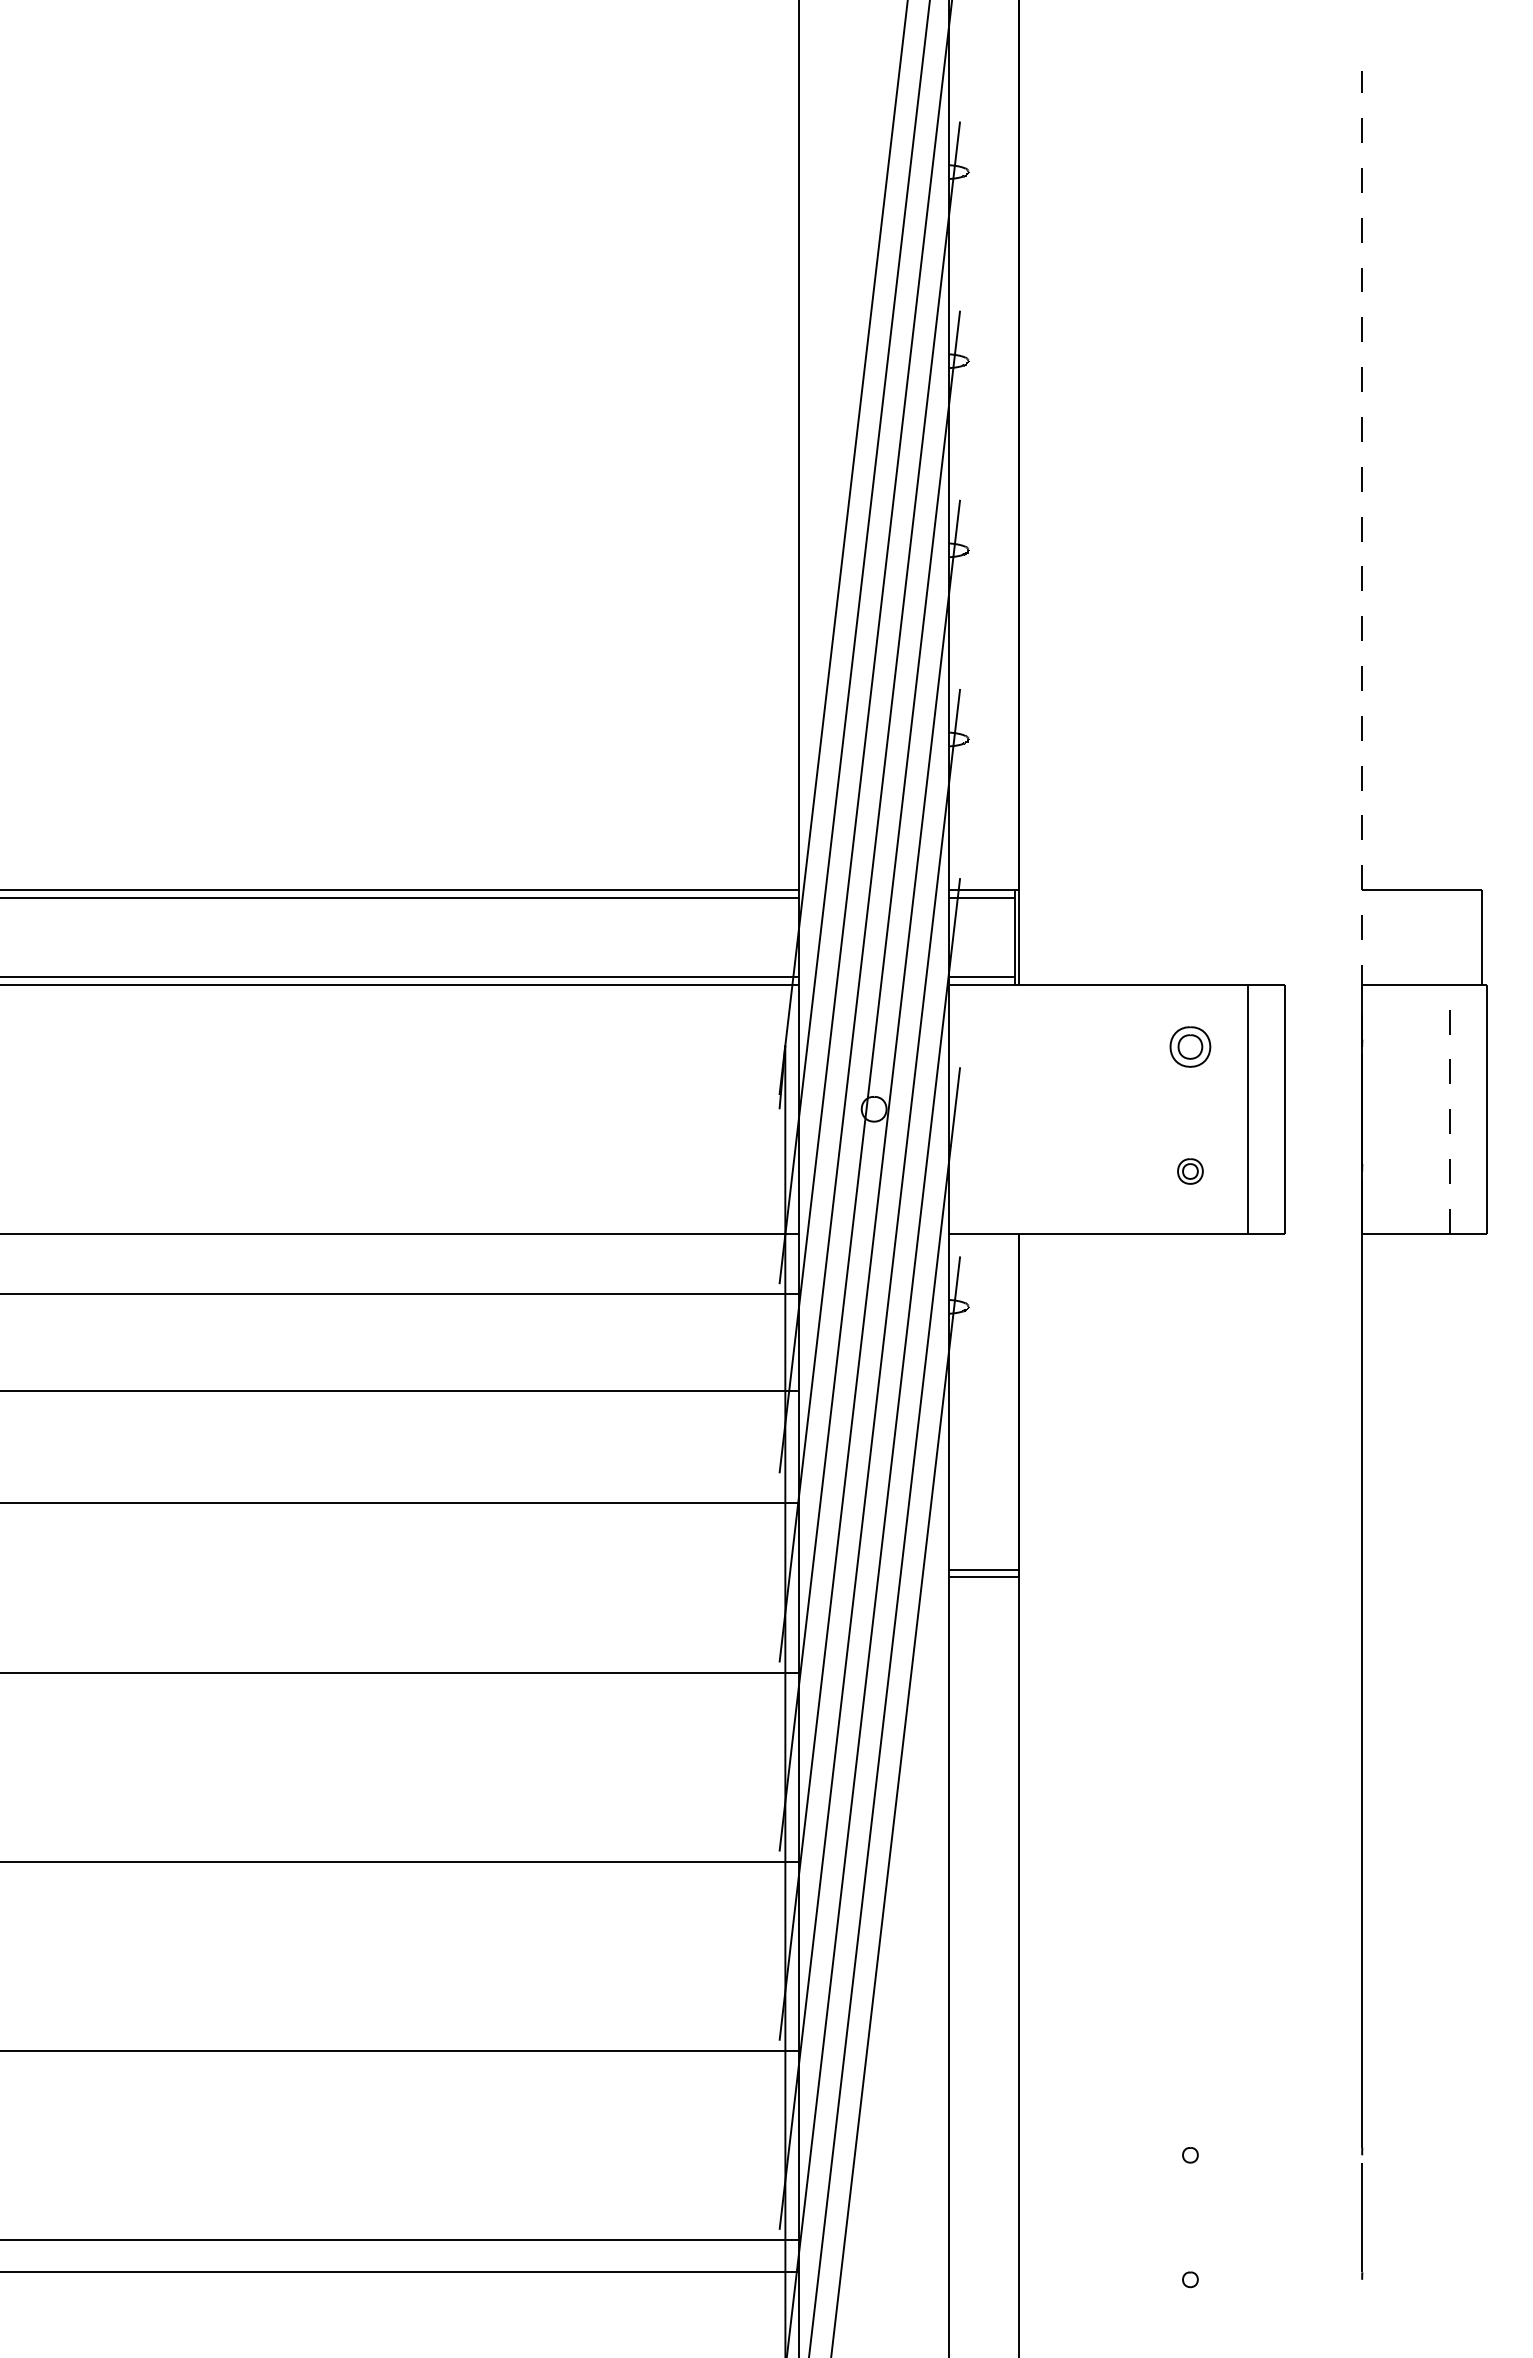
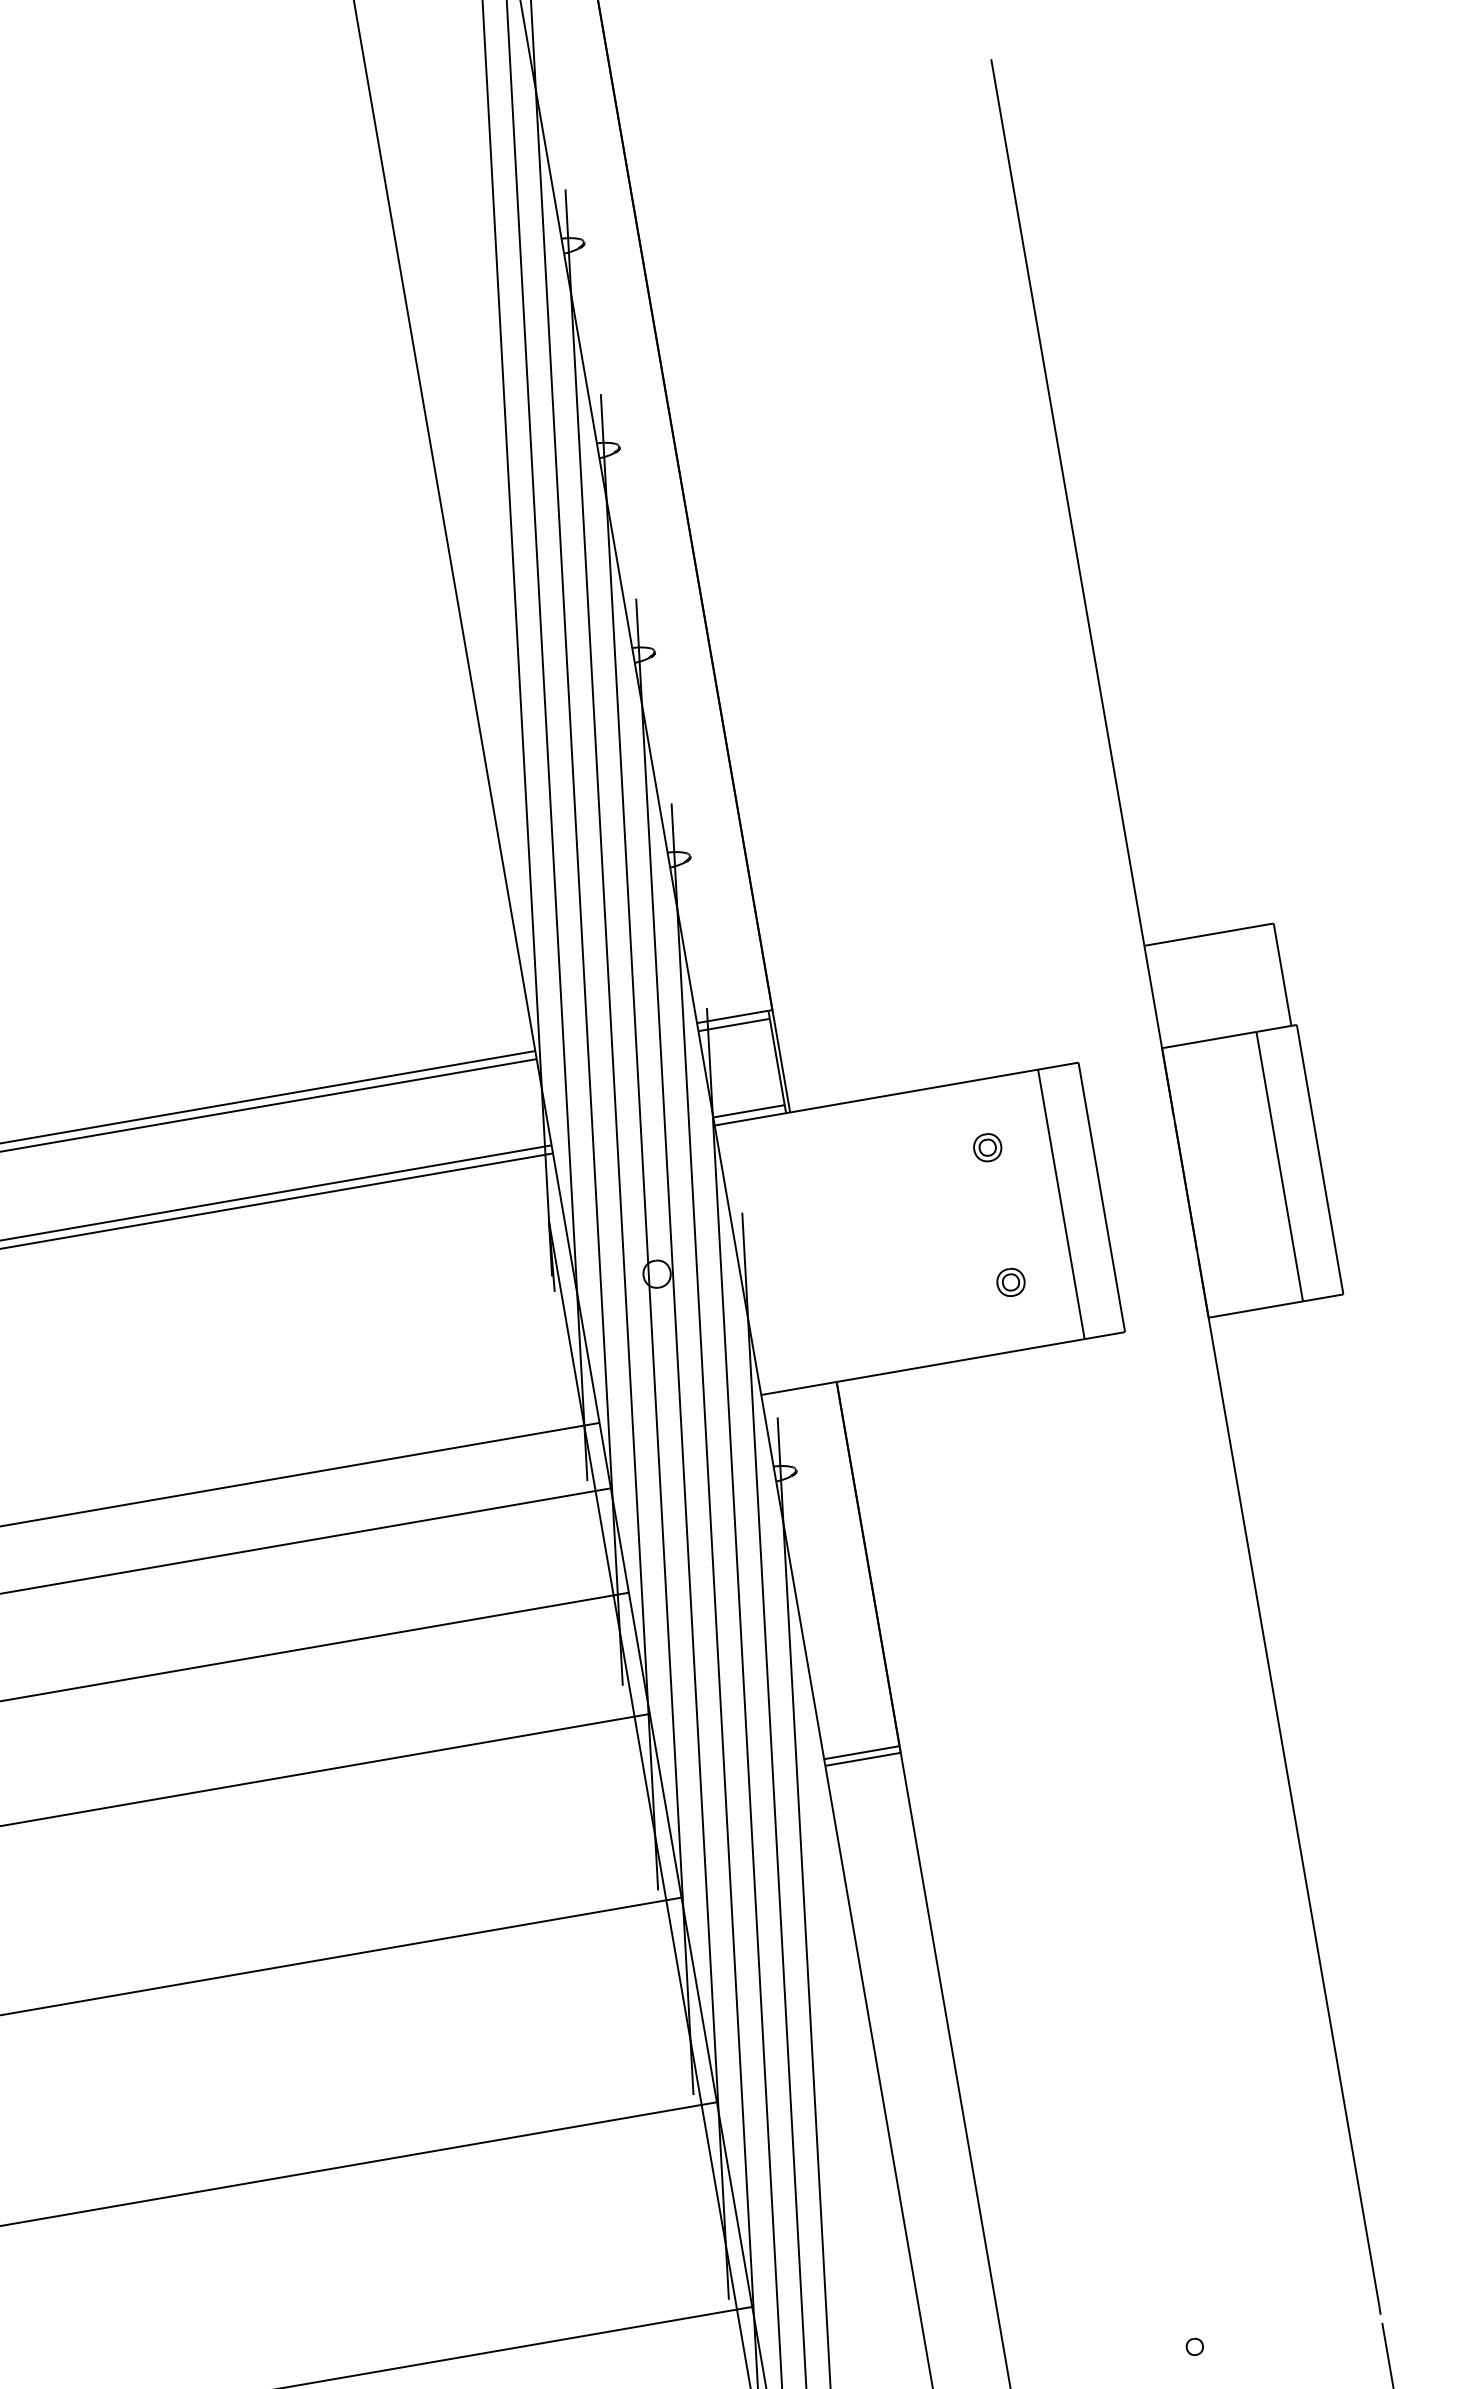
line: (1362, 554) -> (1081, 582), dashed -> solid
part: (1190, 1046) -> (987, 1147), size x0.62
line: (1449, 1109) -> (1279, 1166), dashed -> solid

